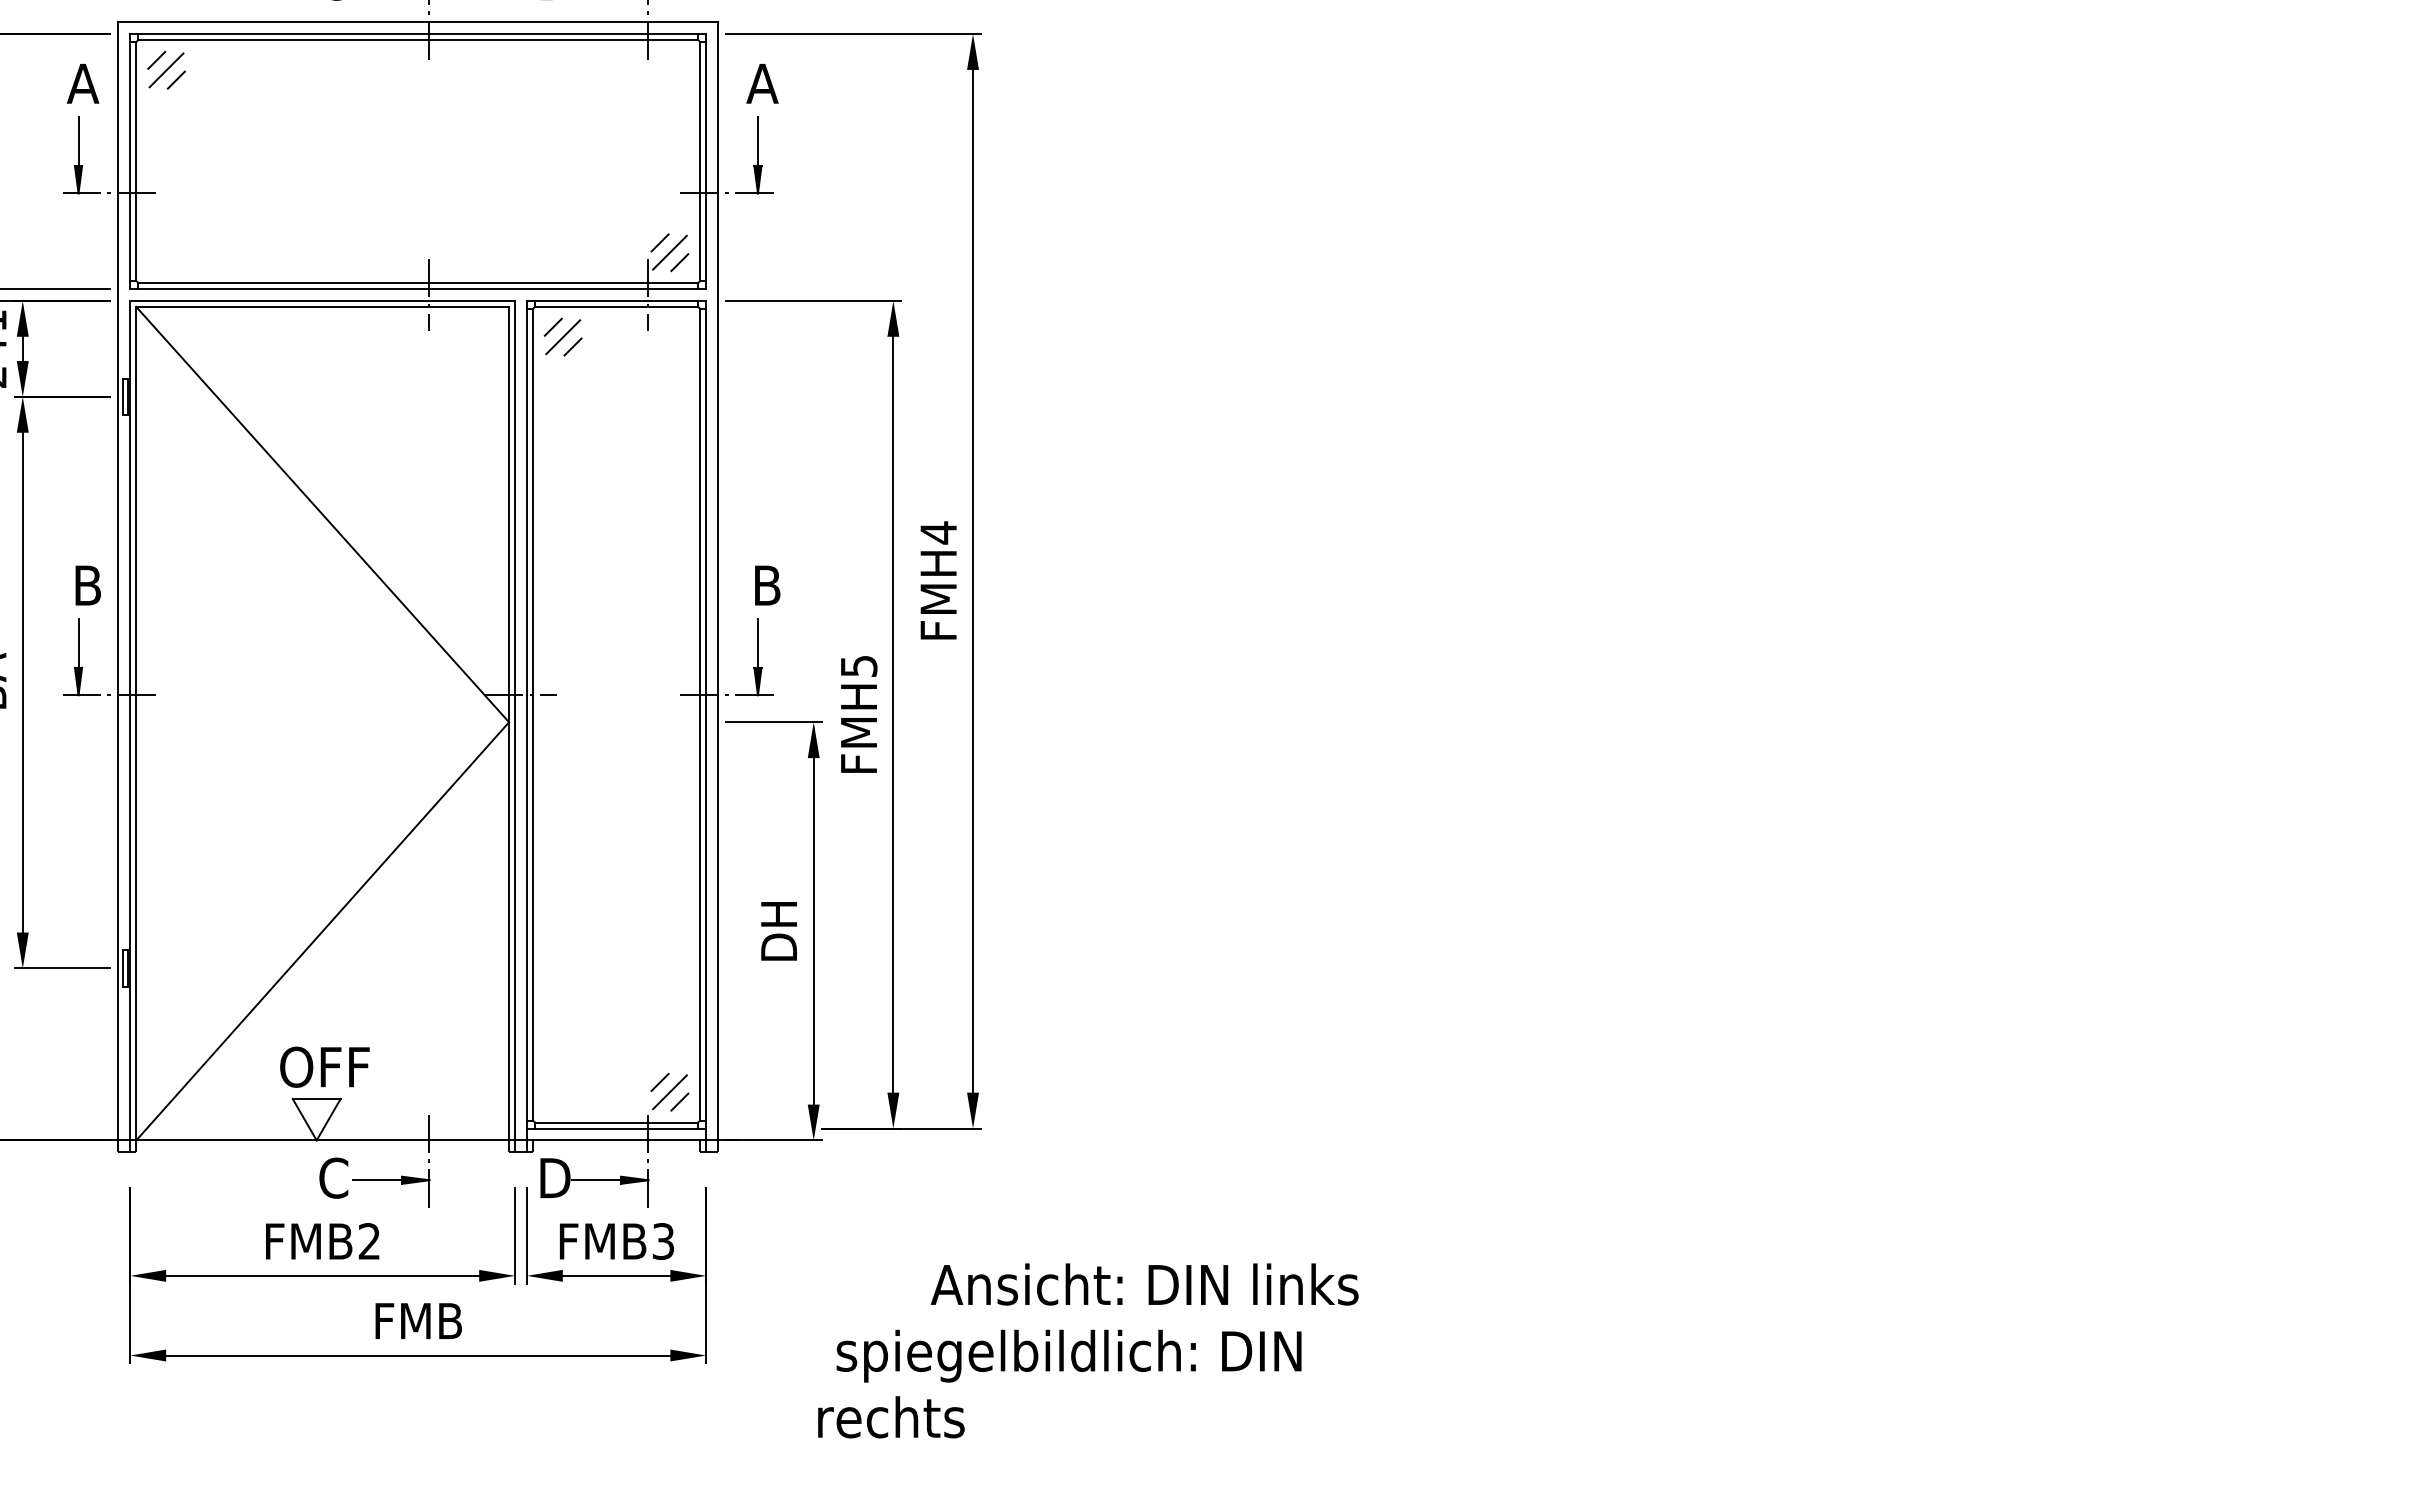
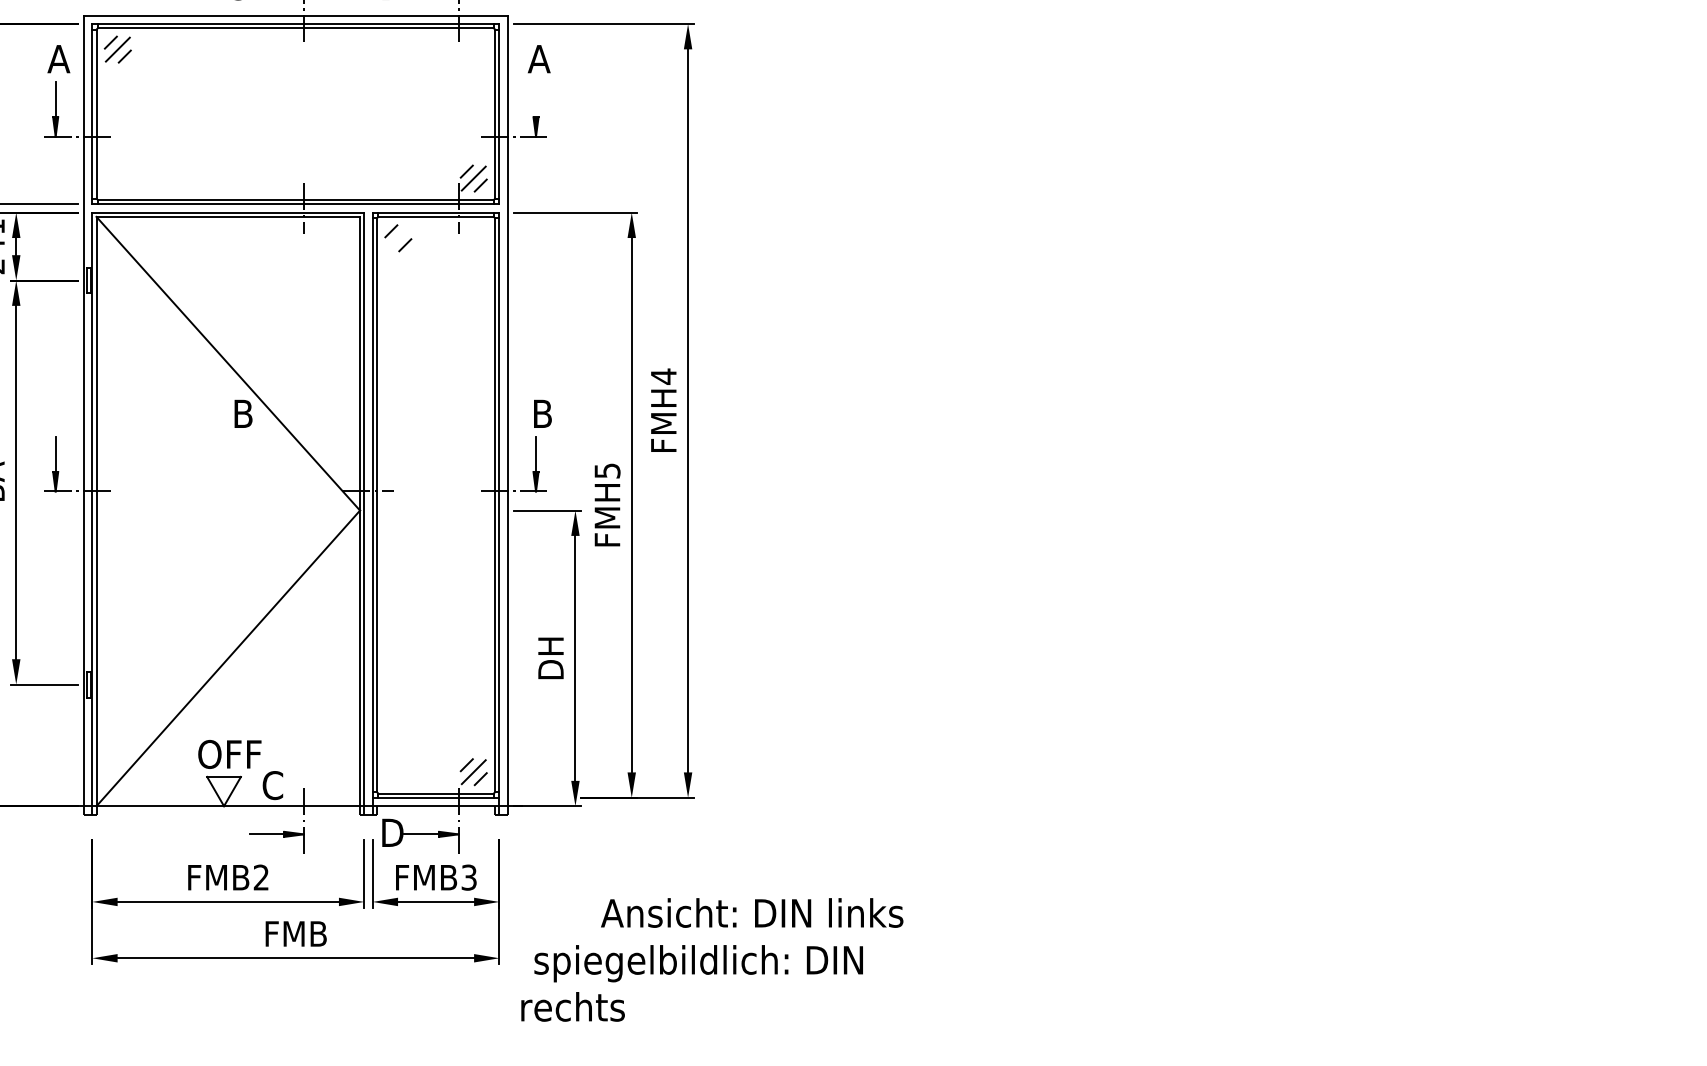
line: (757, 141) -> (535, 99), removed
line: (563, 337) -> (398, 238), removed
text: (87, 585) -> (243, 413), moved
text: (333, 1177) -> (272, 785), moved
text: (1088, 1350) -> (712, 959), moved

